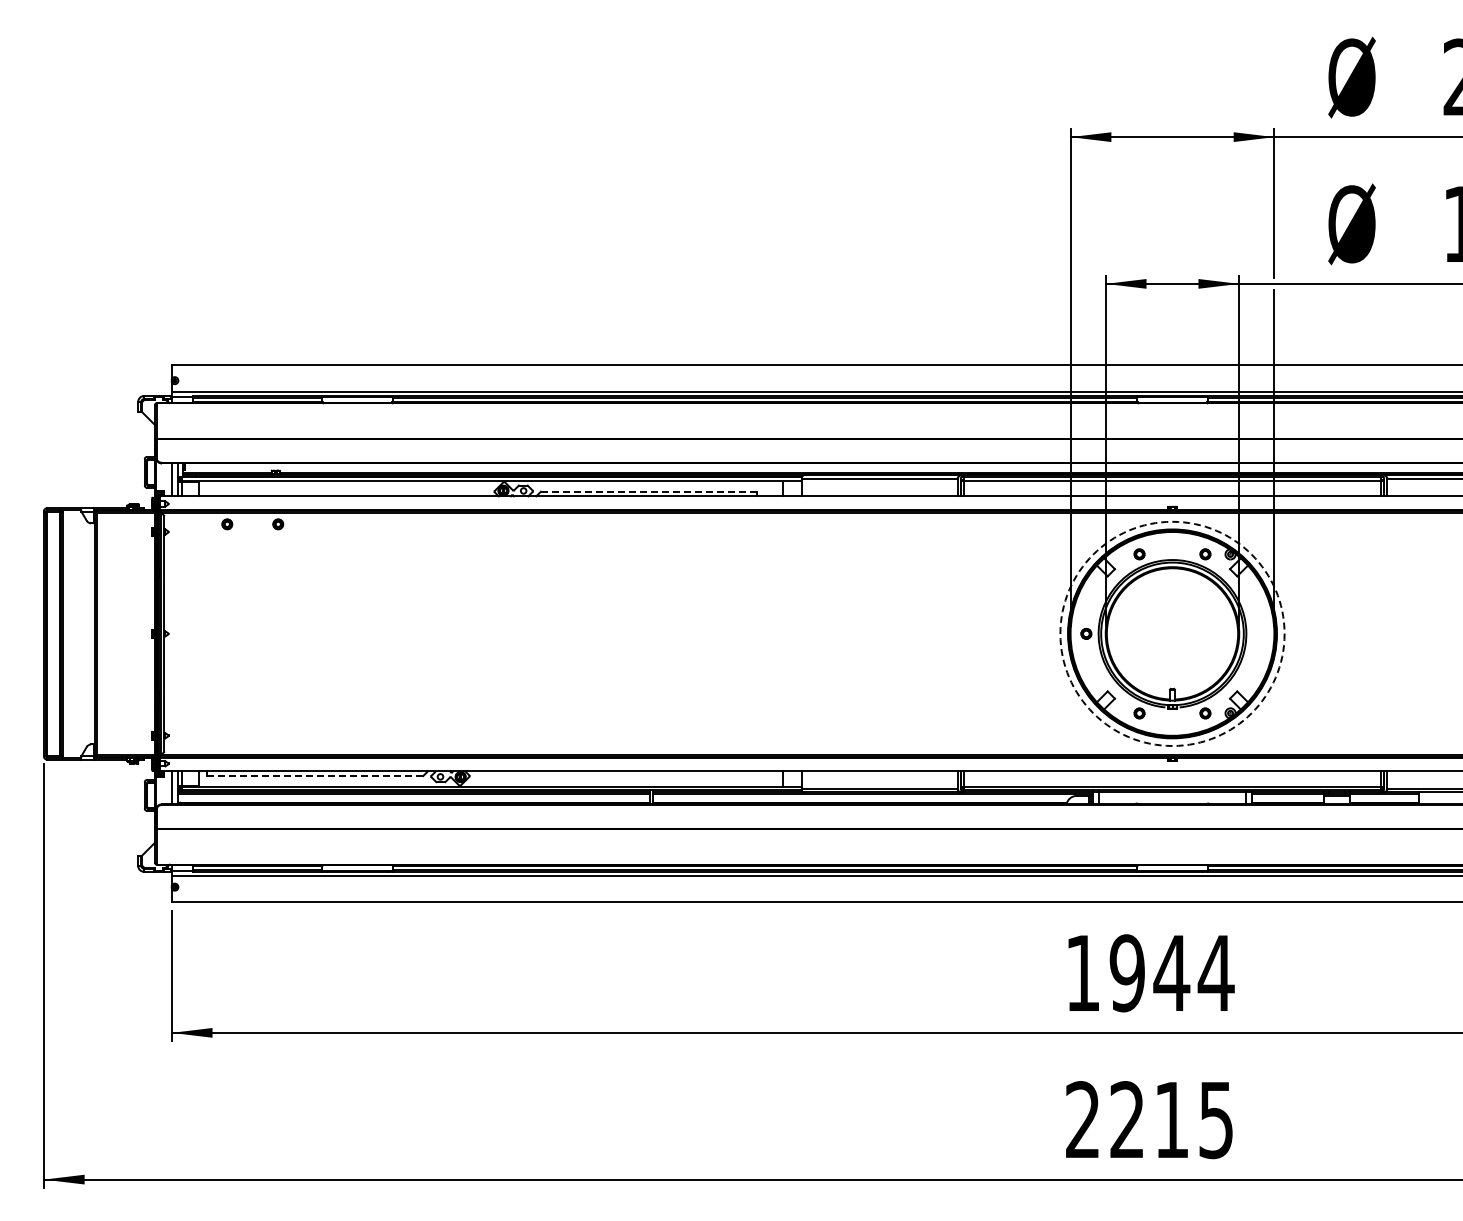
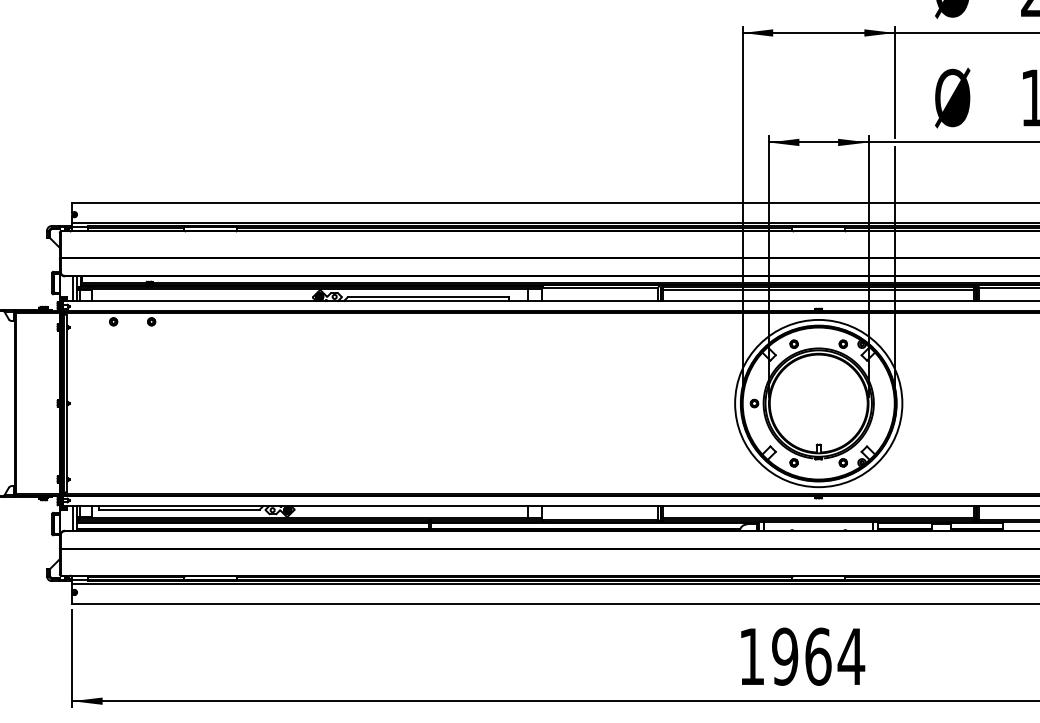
line: (648, 491) -> (427, 297), dashed -> solid
circle: (1172, 633) -> (818, 403), dashed -> solid
line: (315, 776) -> (179, 509), dashed -> solid
text: (1171, 973) -> (818, 656), 1944 -> 1964

